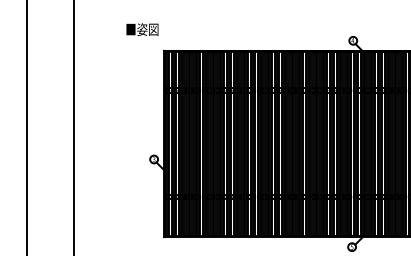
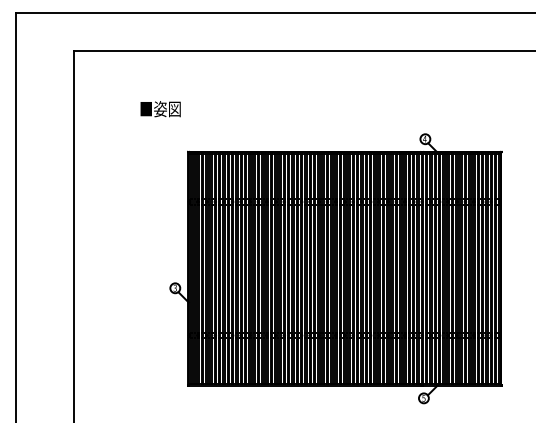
text: (142, 29) -> (160, 109), moved

